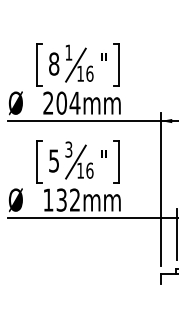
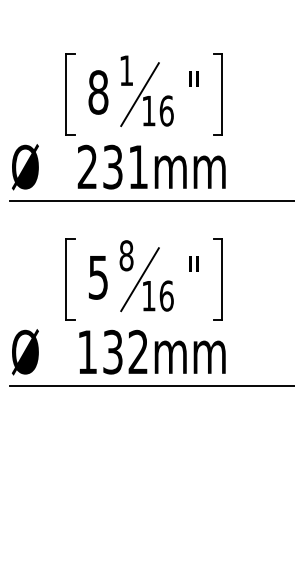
text: (68, 102) -> (125, 165), 204mm -> 231mm
text: (68, 149) -> (125, 255), 3 -> 8

